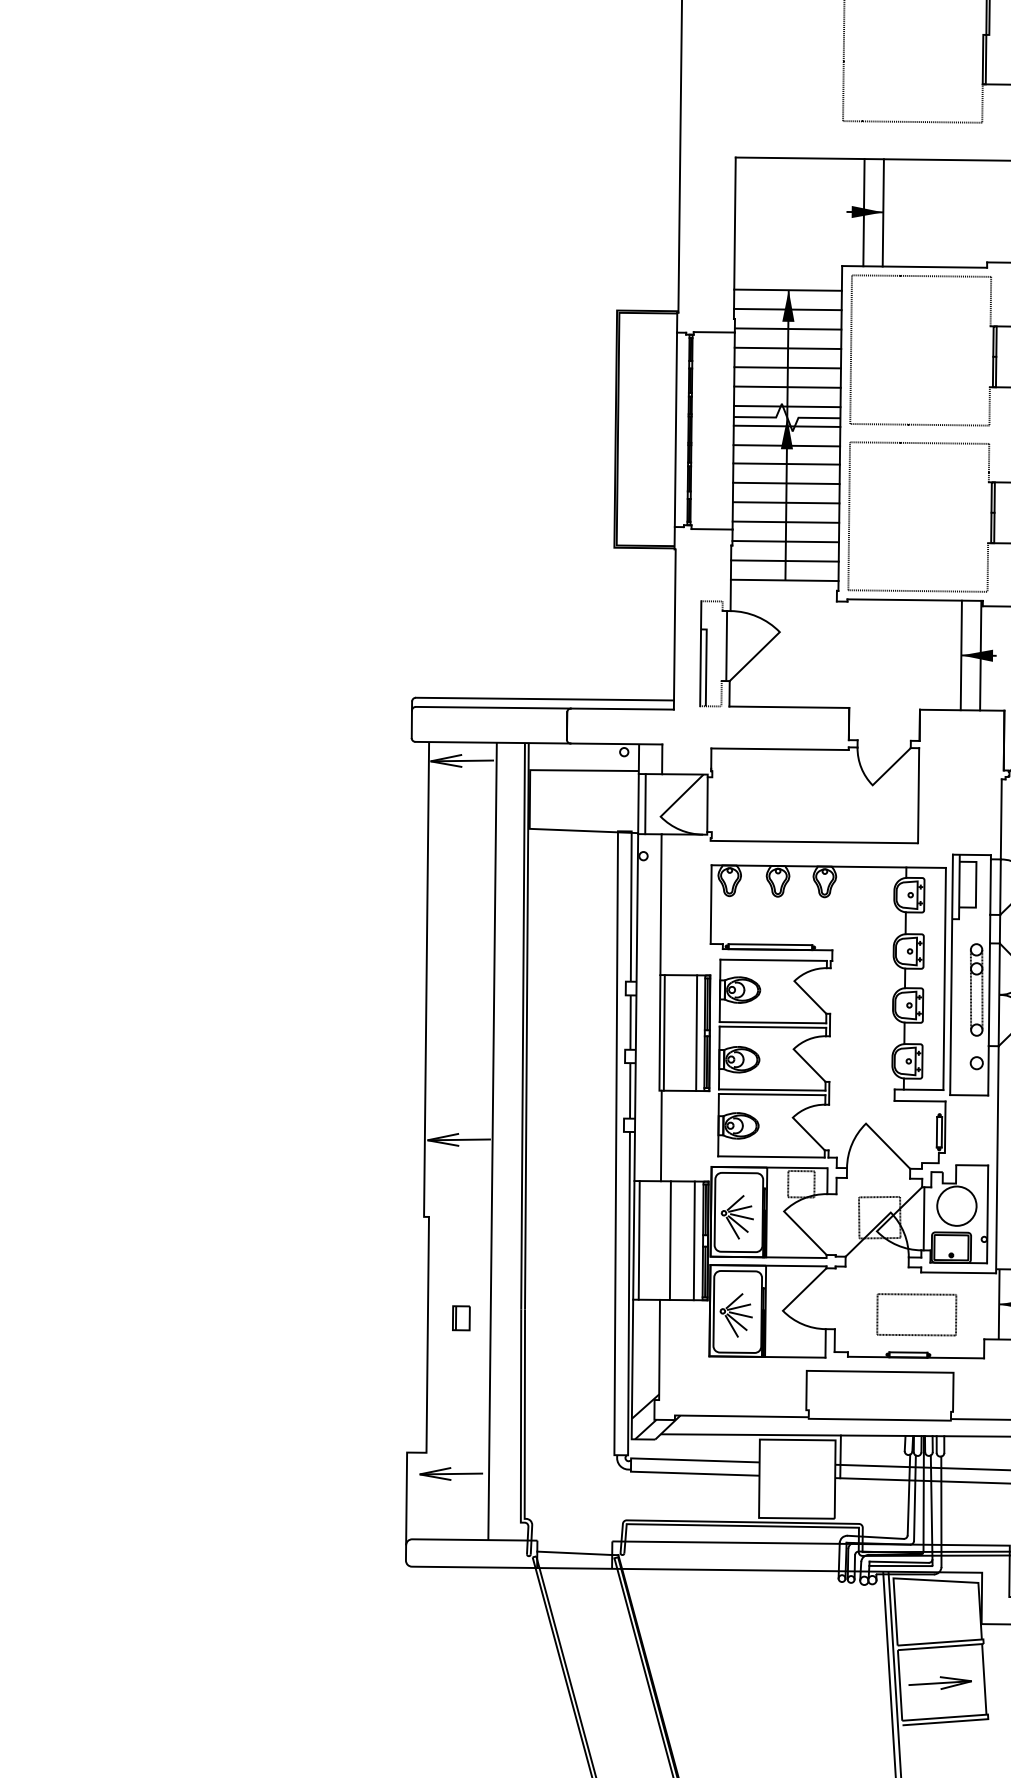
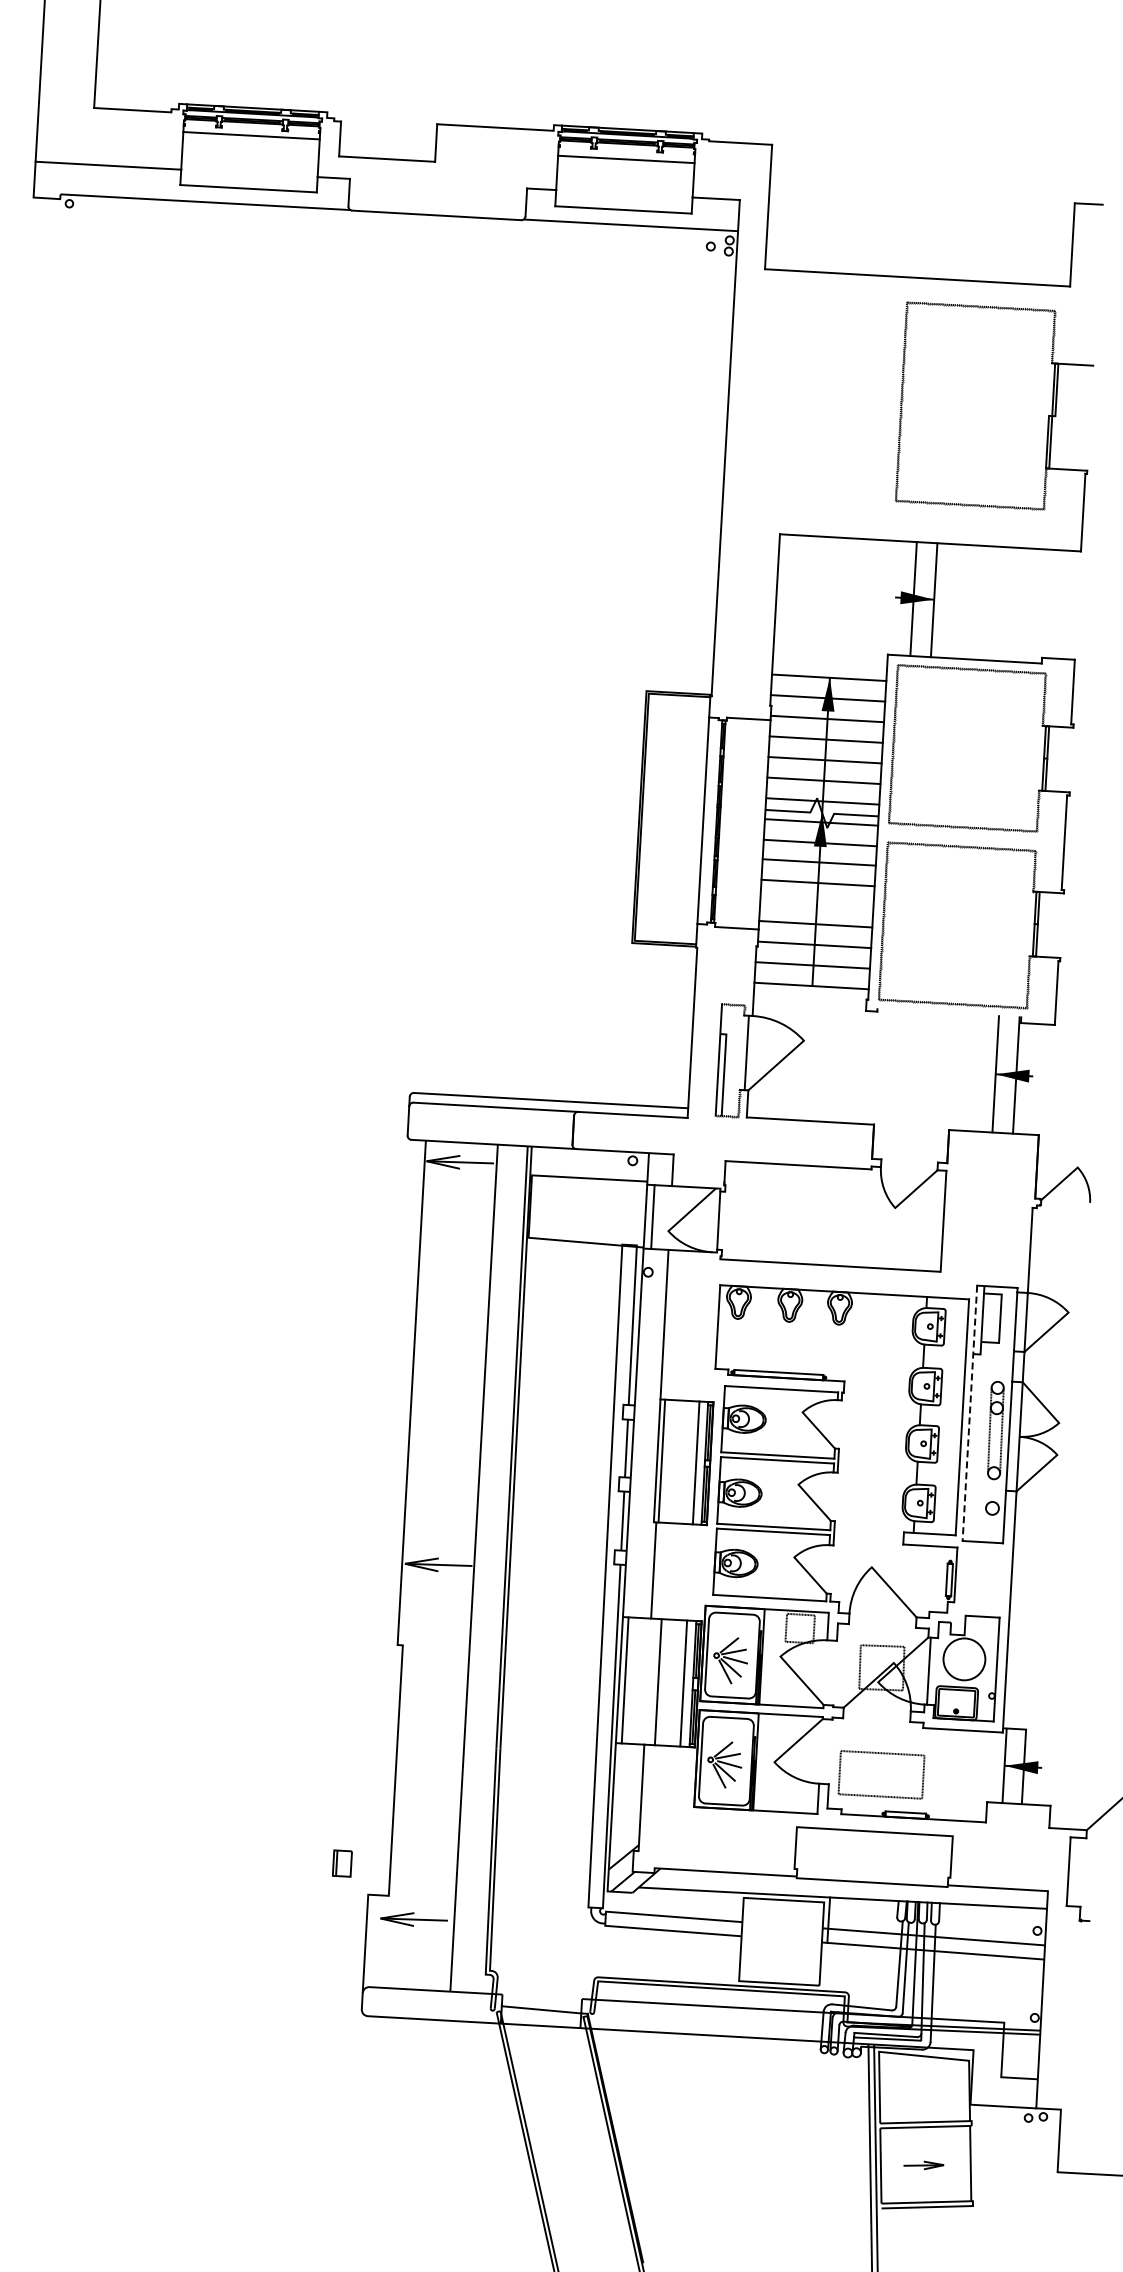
line: (785, 502) -> (816, 903), removed
line: (915, 600) -> (949, 1013), removed
line: (951, 975) -> (969, 1413), solid -> dashed
part: (916, 1314) -> (881, 1774), moved
part: (460, 1318) -> (341, 1863), moved
part: (940, 1683) -> (923, 2165), size x0.6

